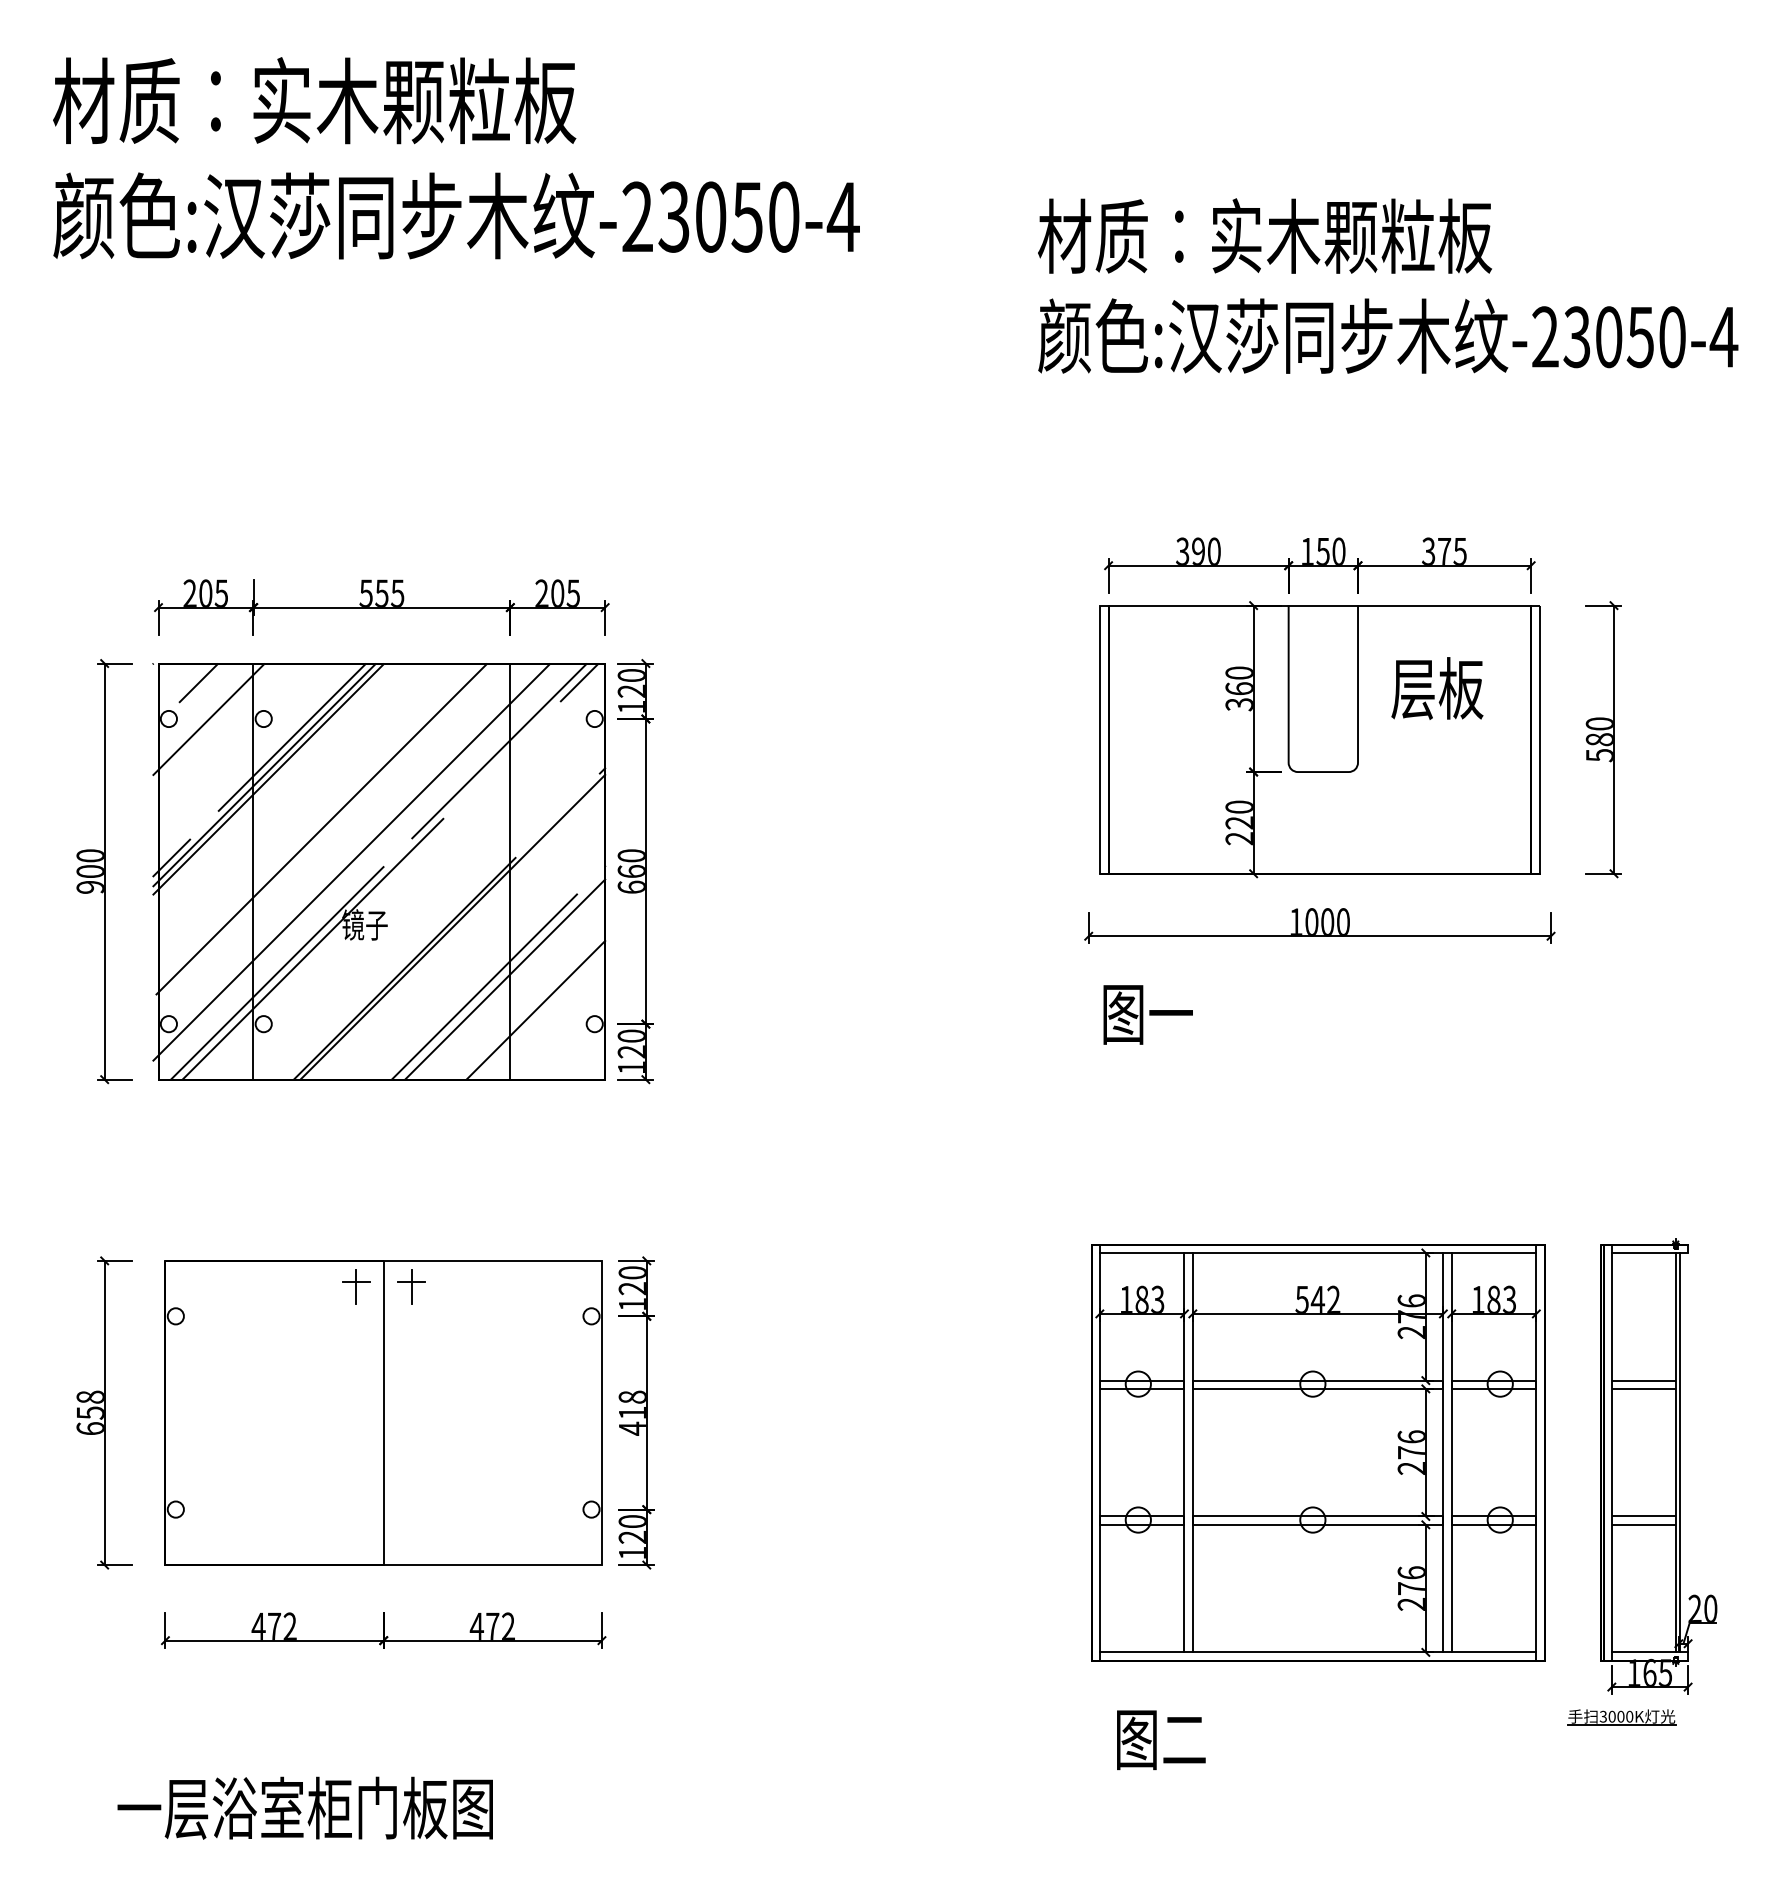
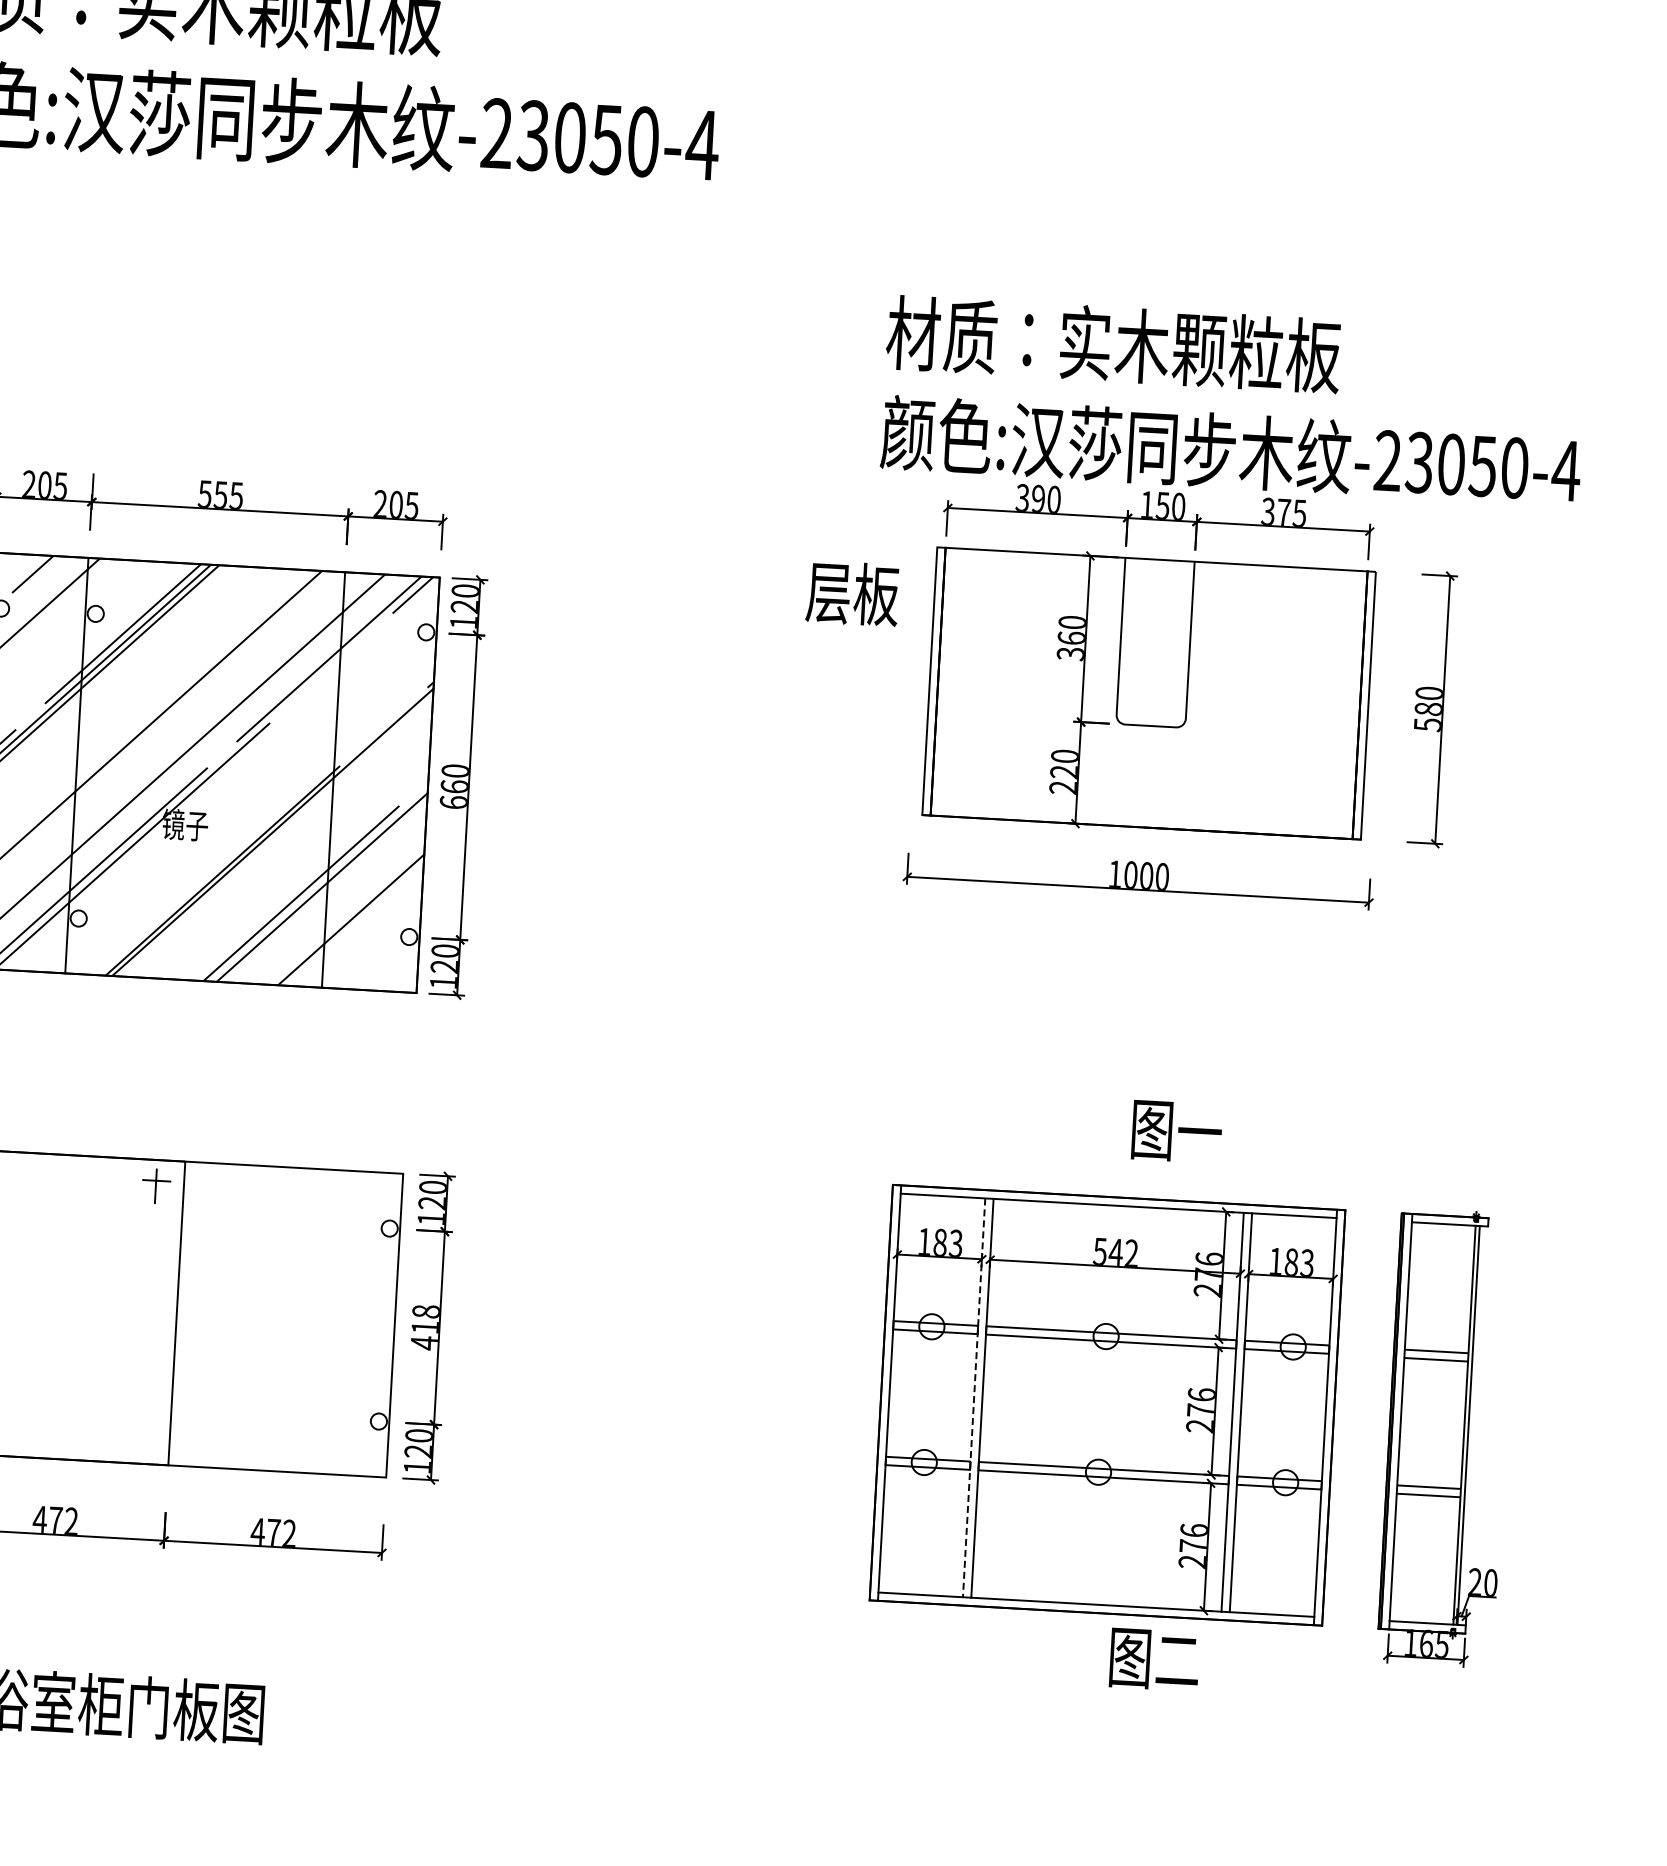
text: (1388, 285) -> (1234, 400), moved
text: (1437, 688) -> (852, 593), moved
text: (1147, 1014) -> (1176, 1131), moved
part: (411, 1286) -> (211, 1188), removed
line: (1184, 1452) -> (974, 1397), solid -> dashed
part: (1621, 1717) -> (1395, 1686), removed
text: (1161, 1740) -> (1154, 1660), moved

